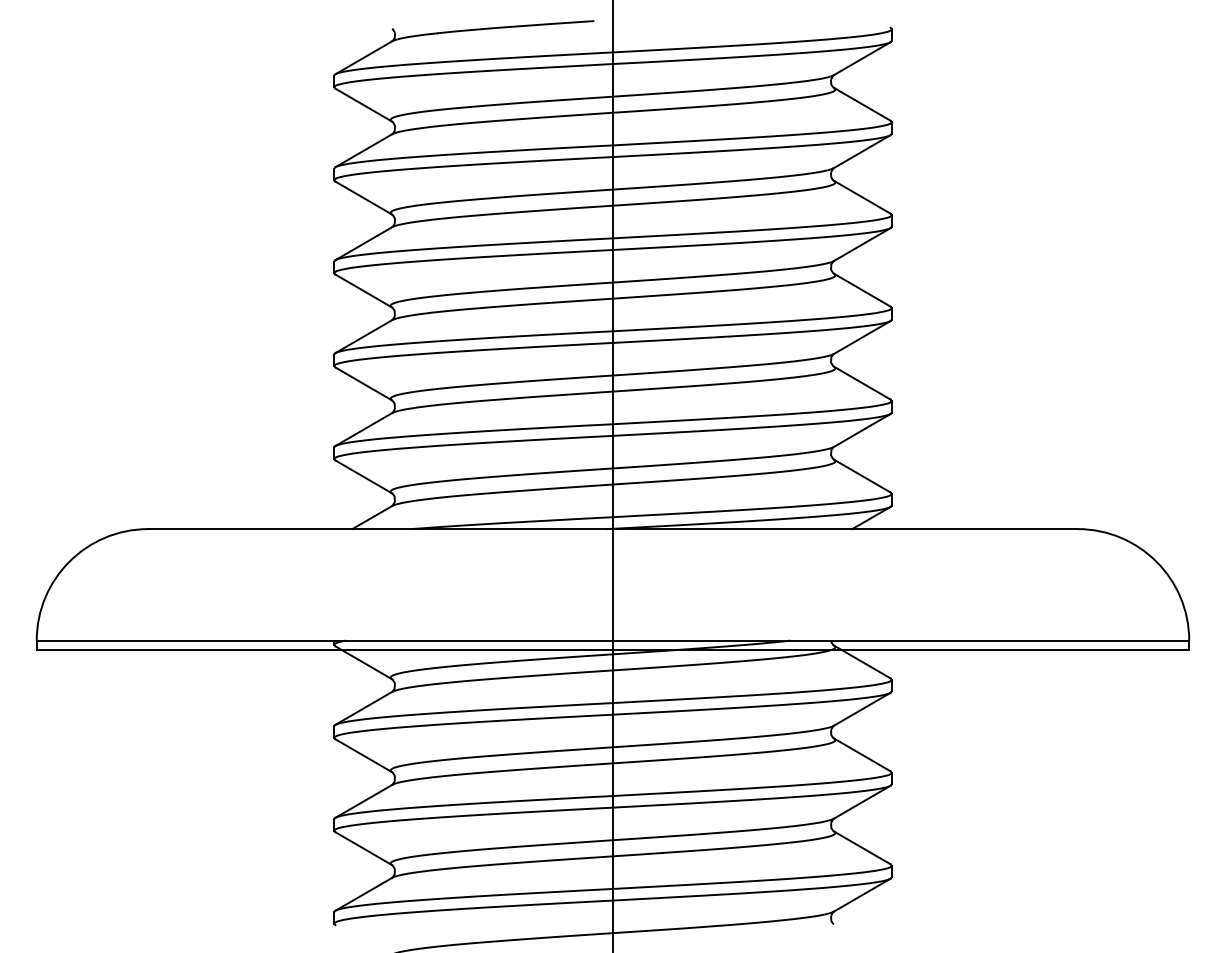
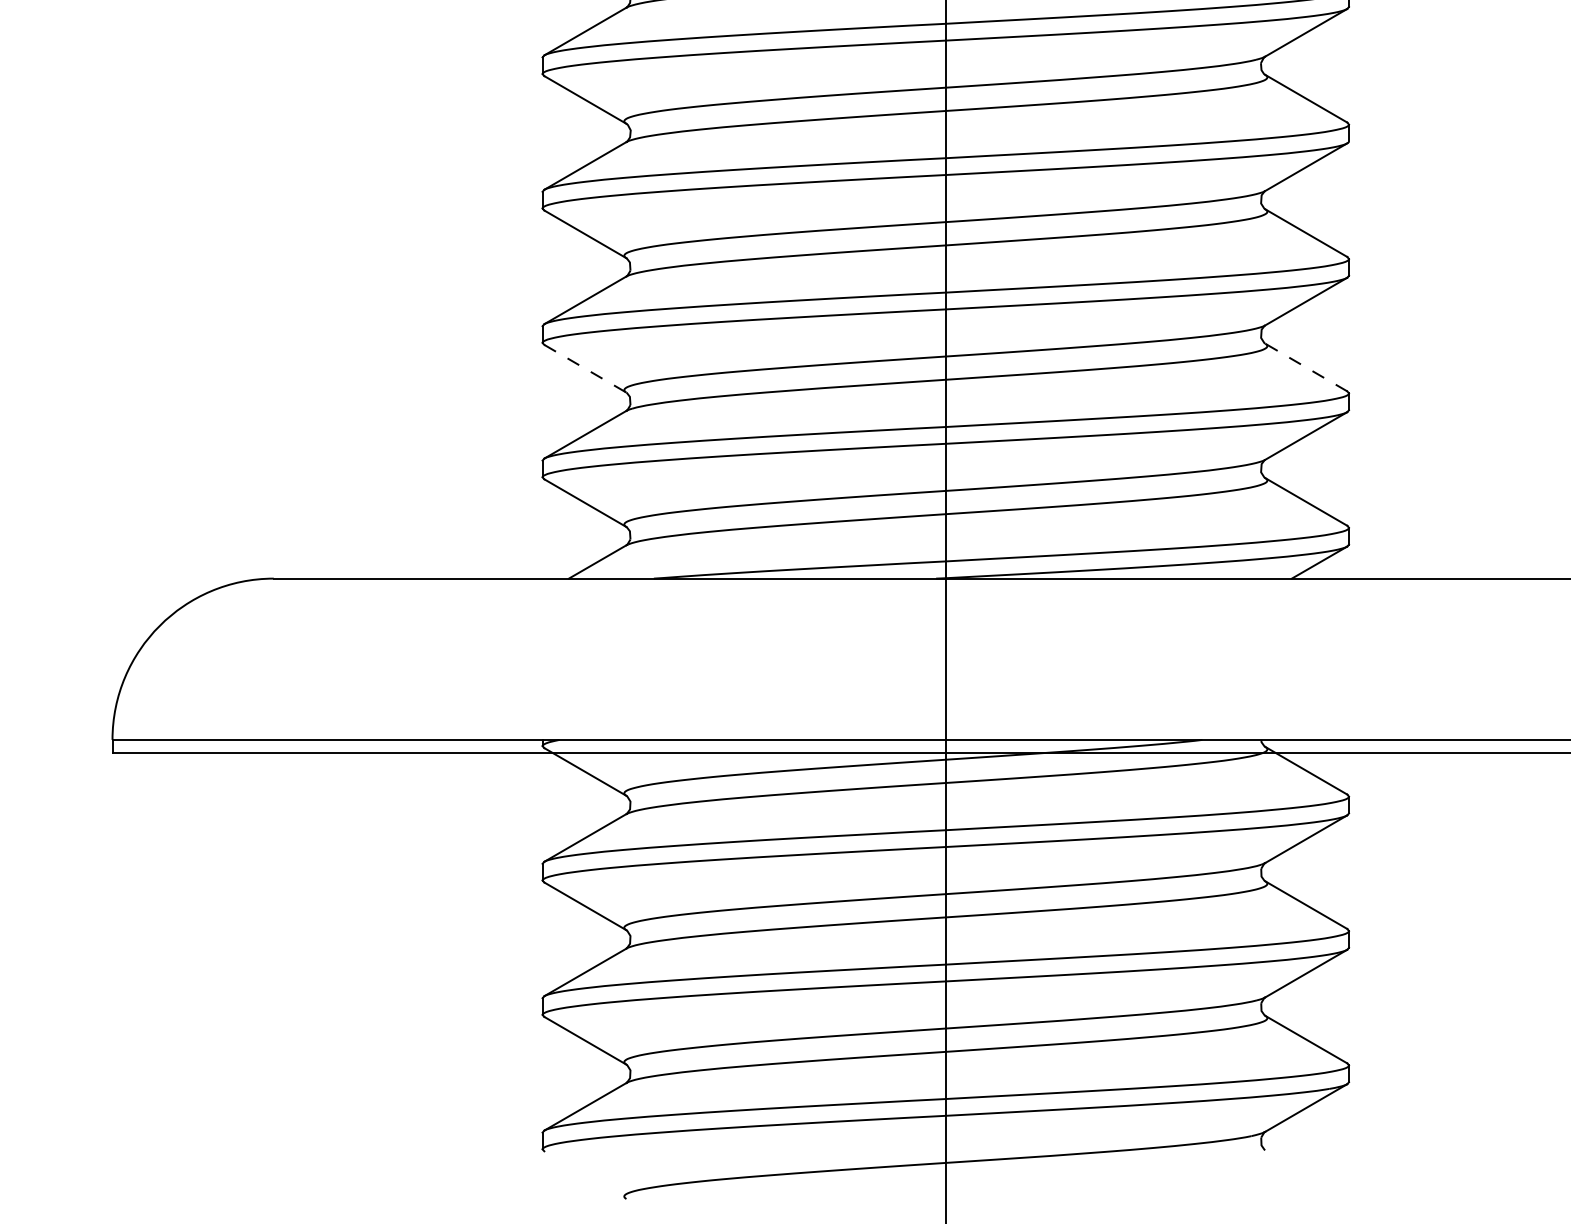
line: (363, 383) -> (585, 368), solid -> dashed
line: (862, 383) -> (1306, 368), solid -> dashed

